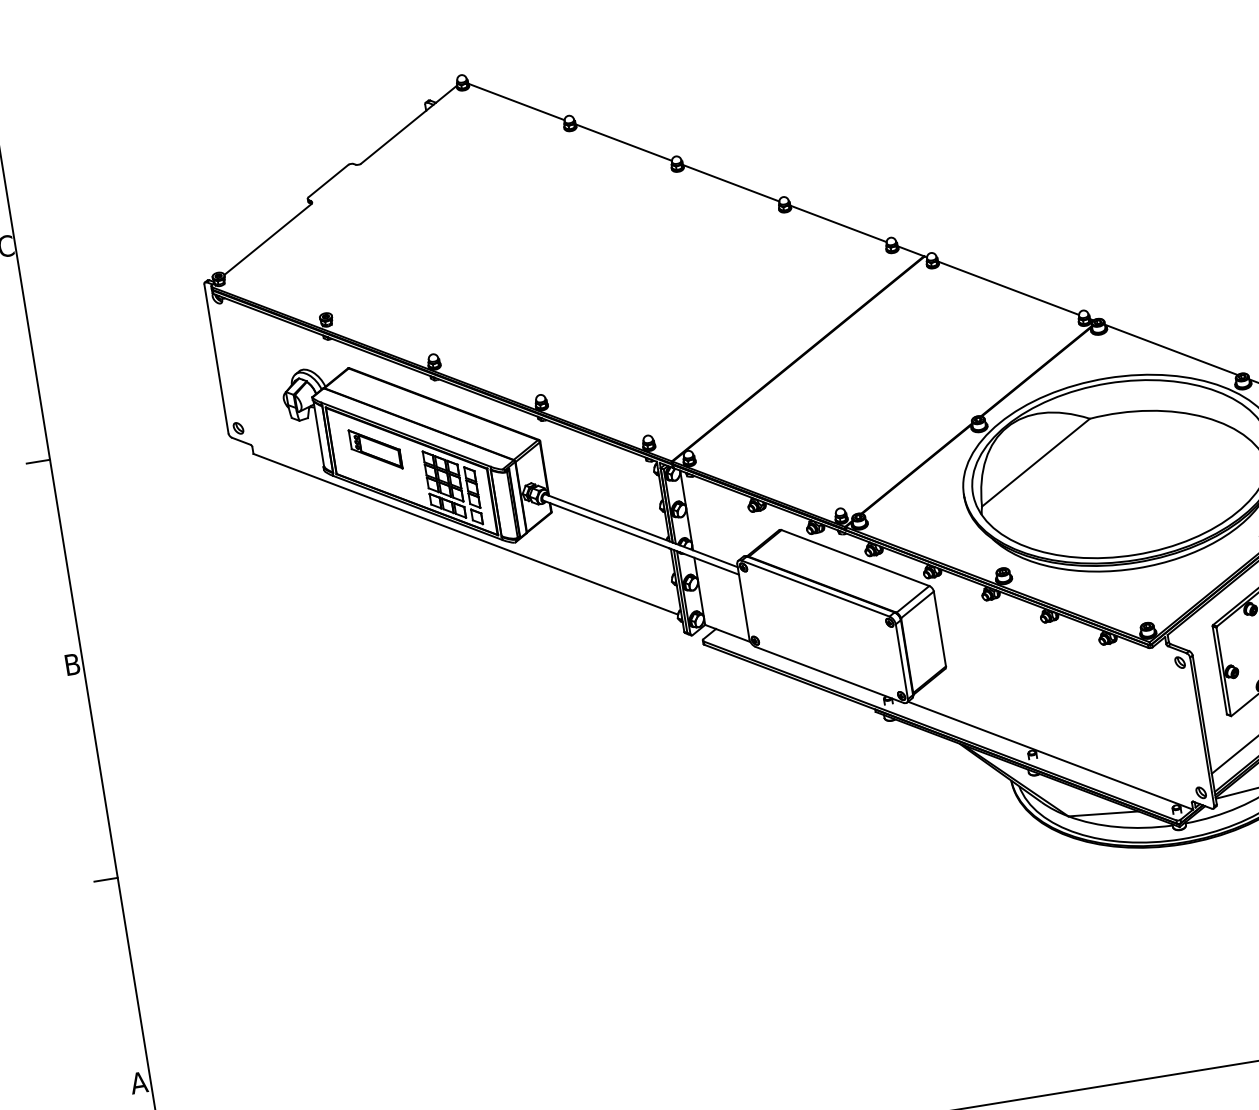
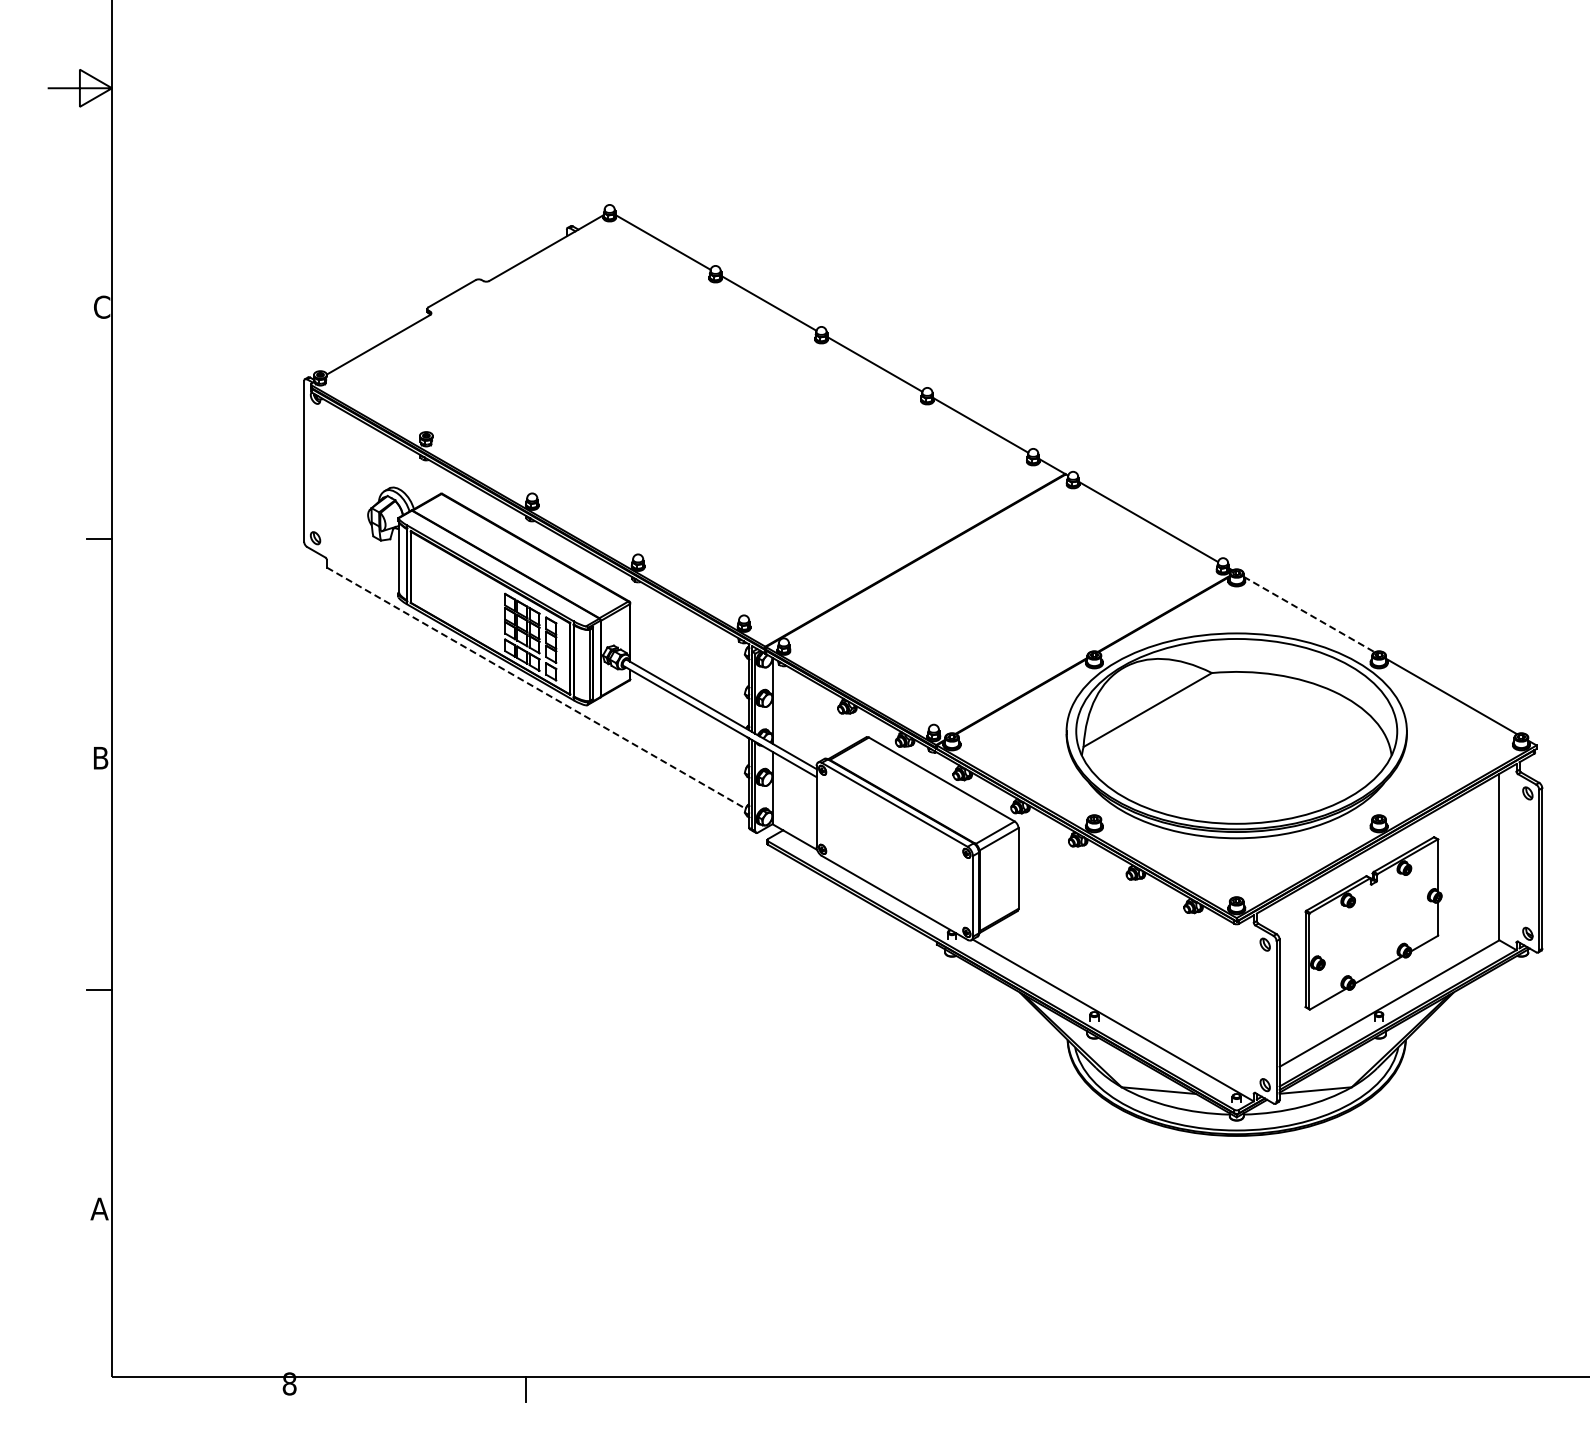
line: (1171, 349) -> (1309, 614), solid -> dashed
part: (375, 449) -> (455, 583), removed
line: (465, 534) -> (536, 688), solid -> dashed

